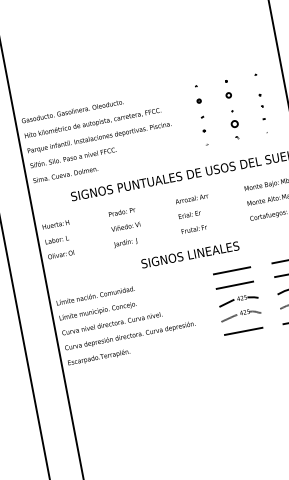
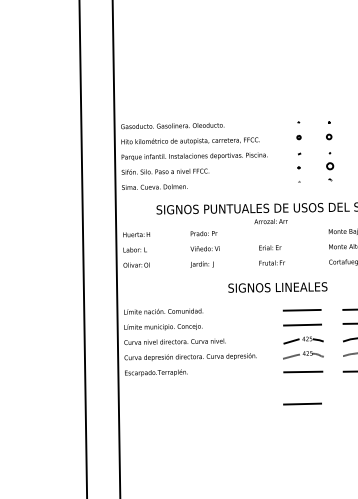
text: (191, 198) -> (270, 221), moved
text: (189, 254) -> (277, 287), moved
line: (248, 362) -> (302, 403), added

